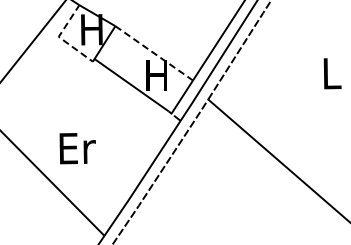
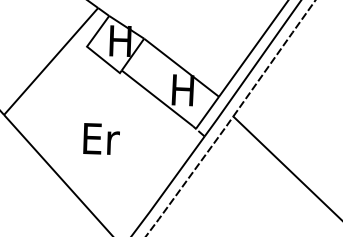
line: (61, 39) -> (89, 49), dashed -> solid
line: (154, 53) -> (181, 67), dashed -> solid
text: (77, 148) -> (101, 139), moved

